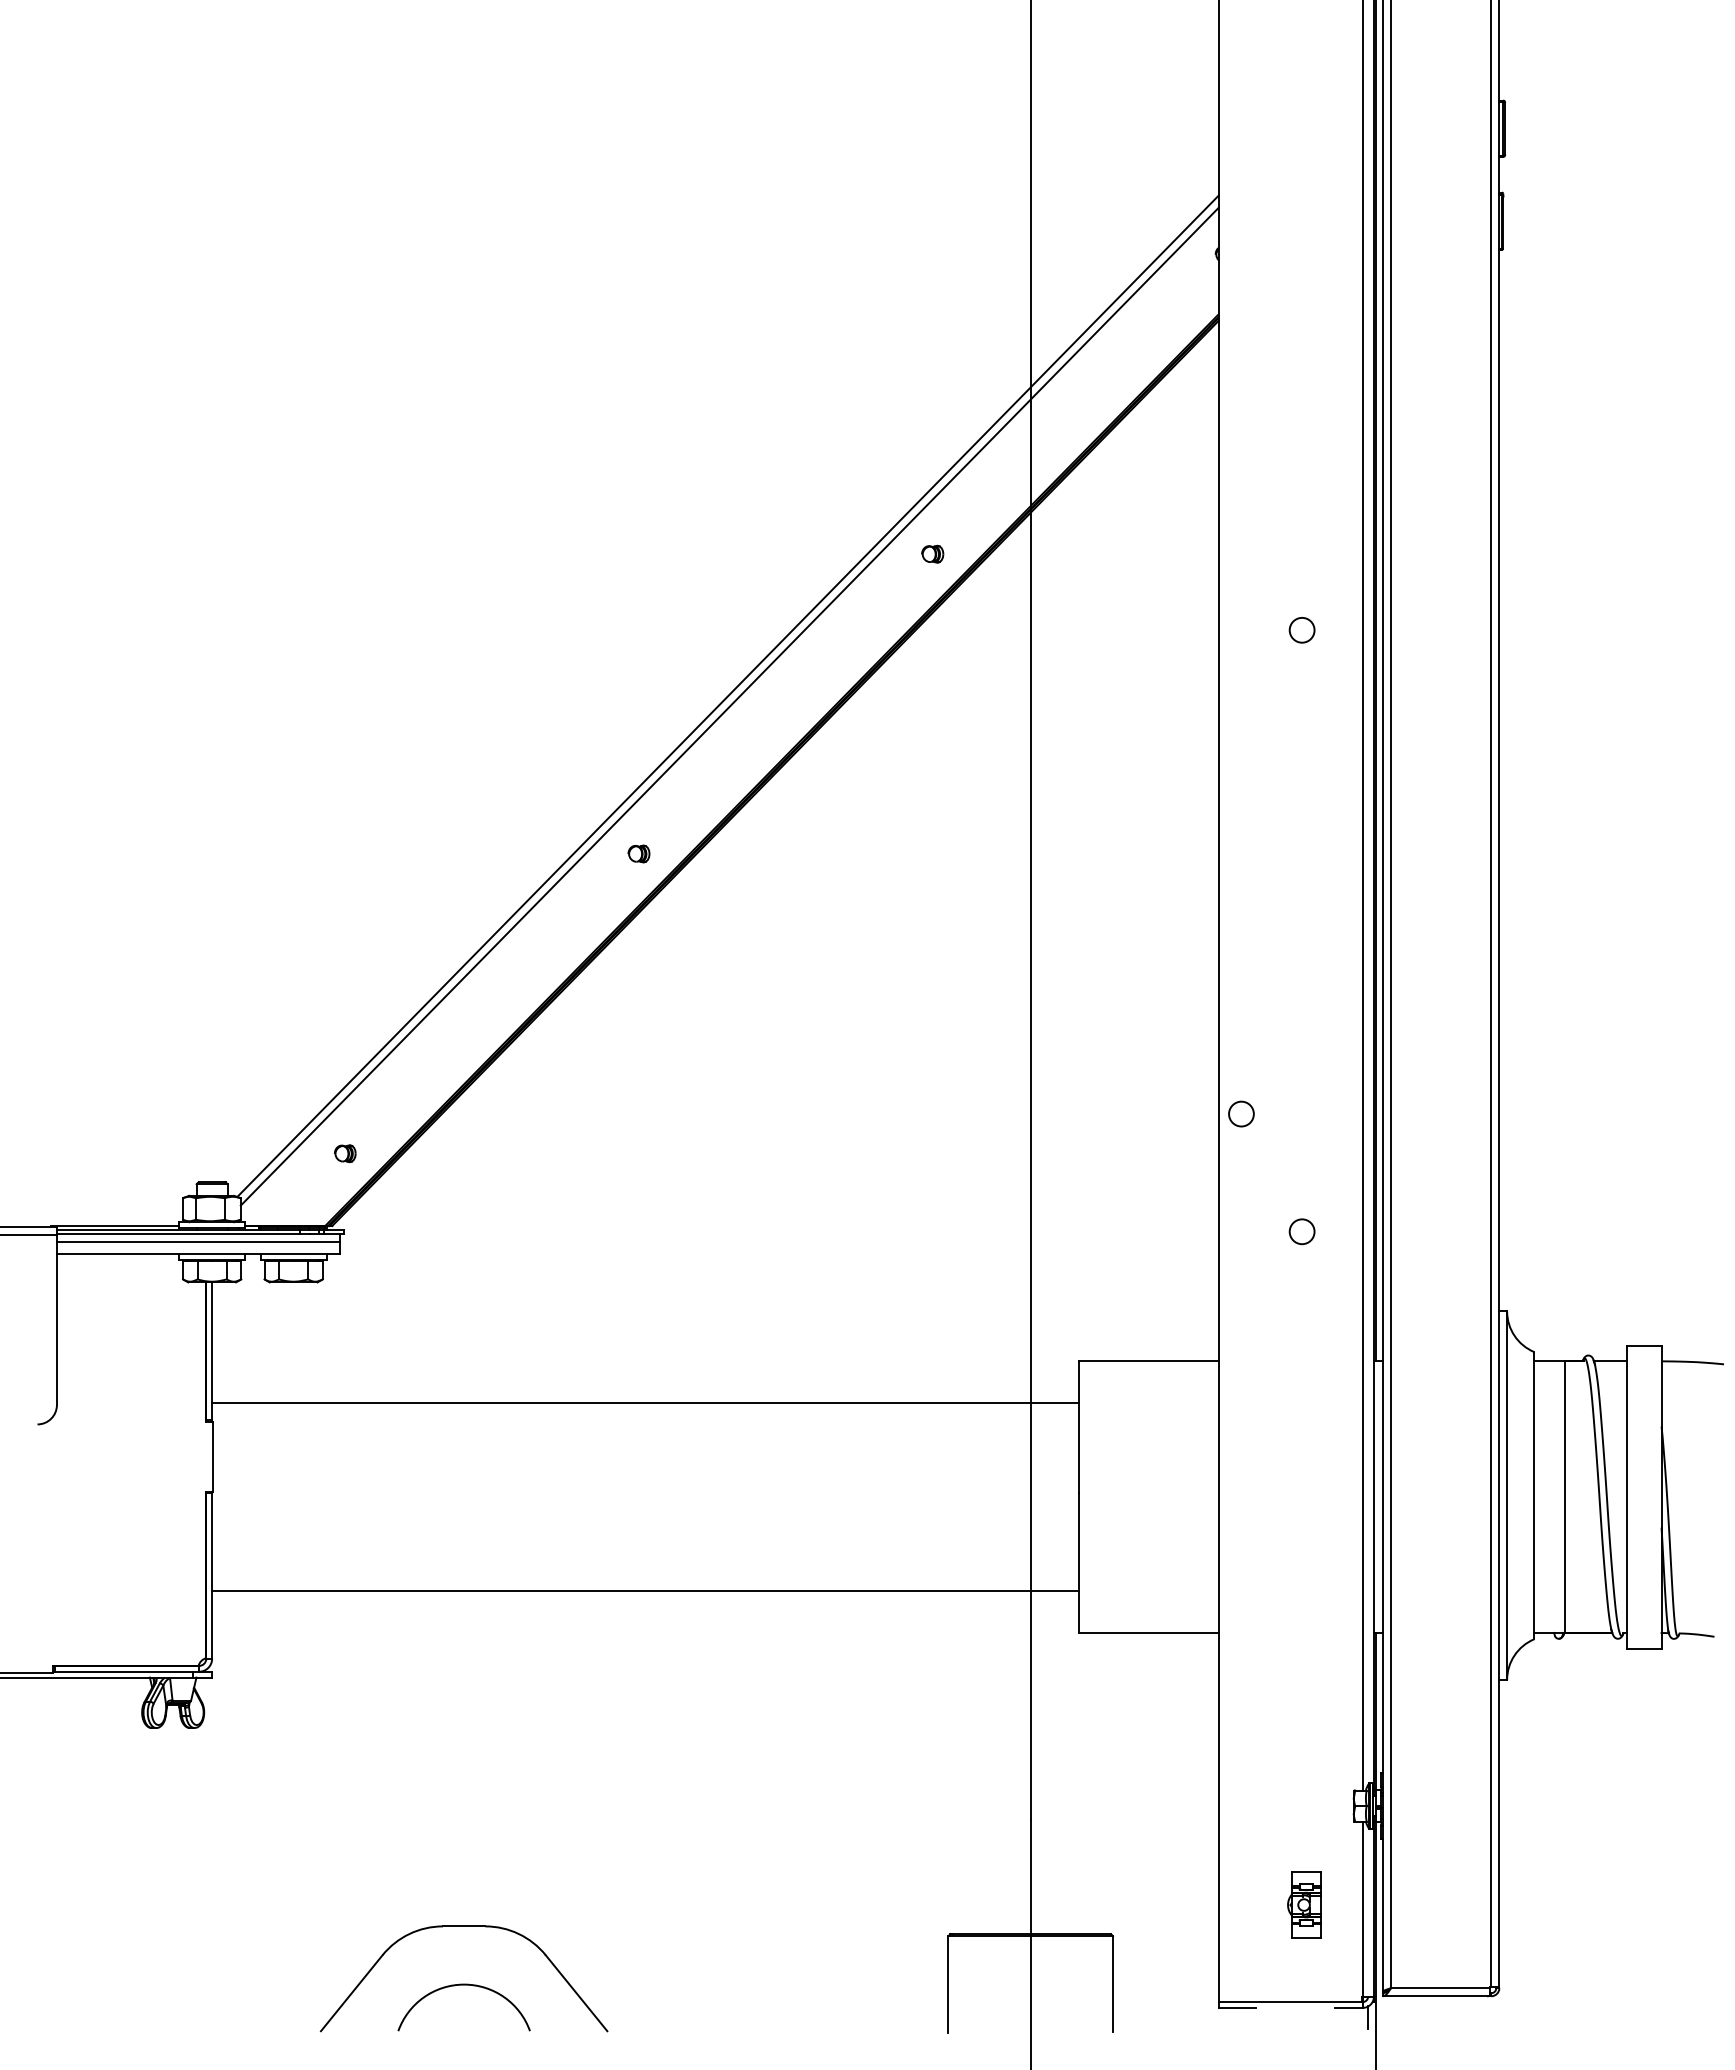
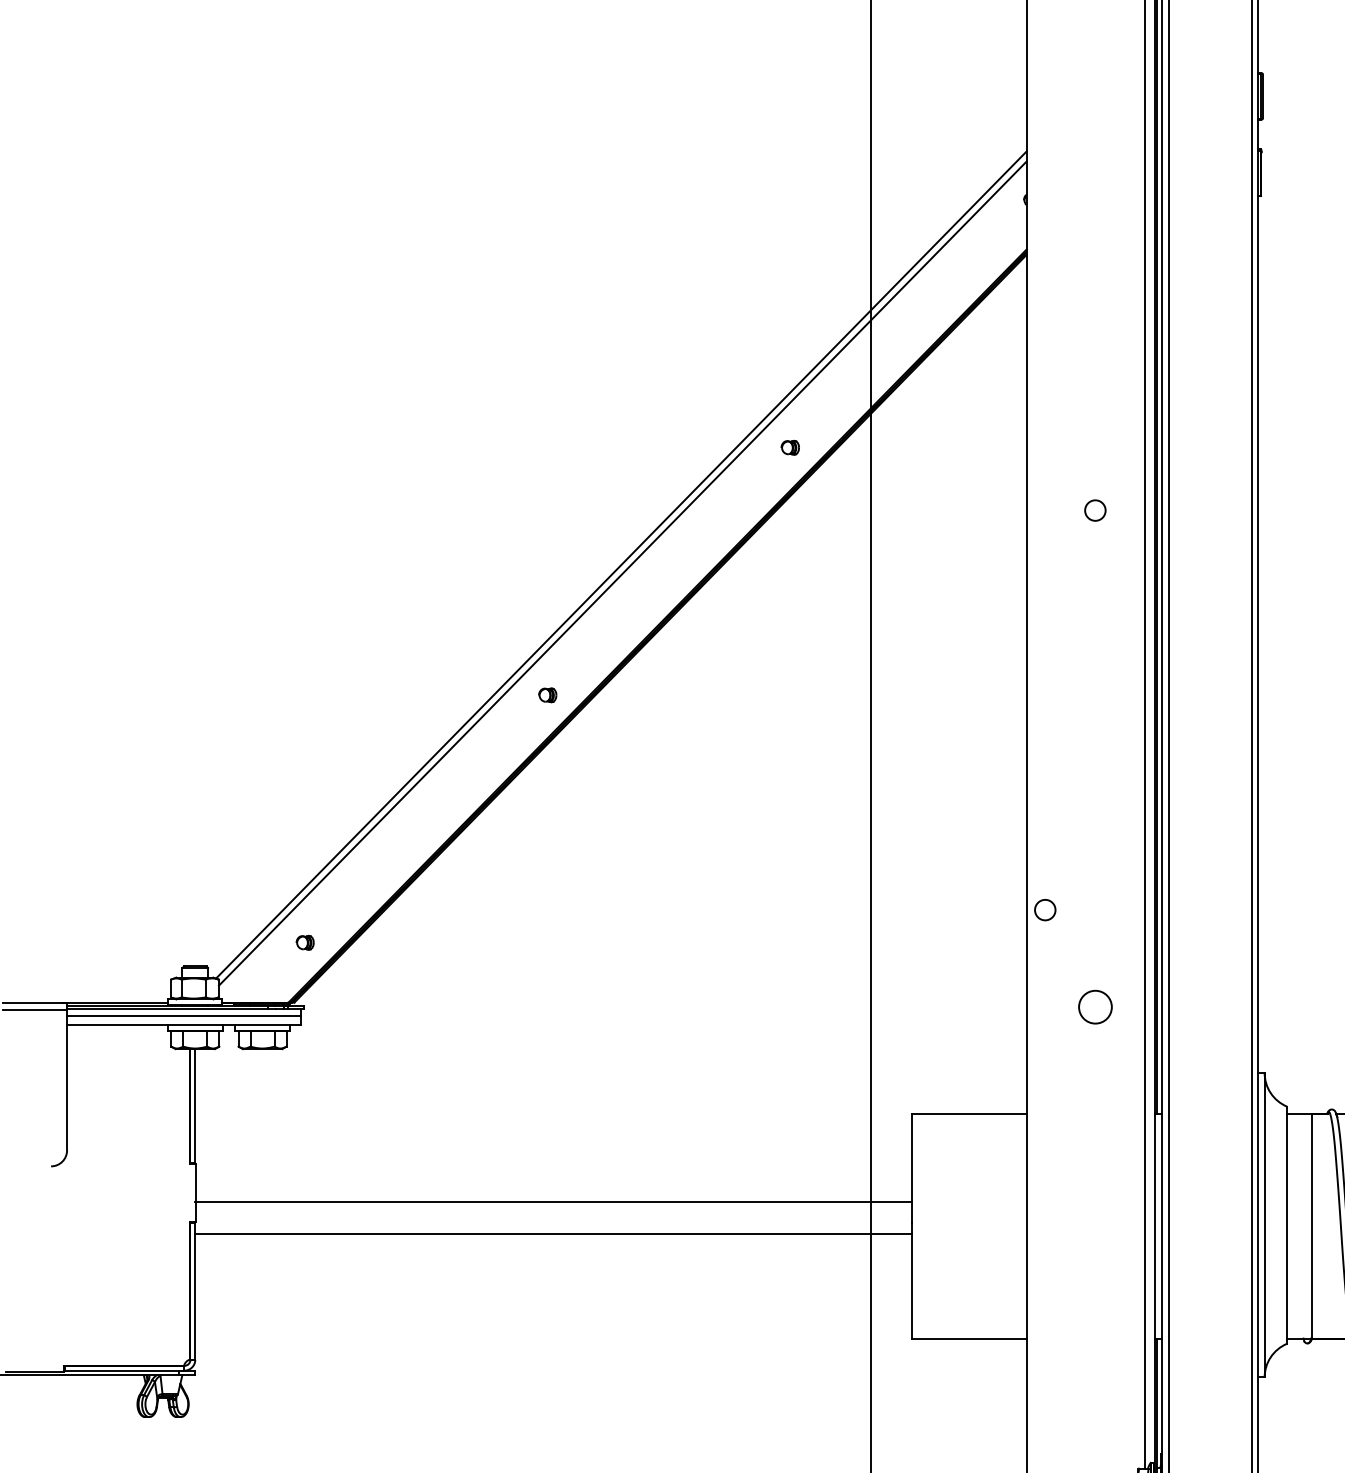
circle: (1301, 1231) -> (1094, 1007), size x1.6
line: (645, 1403) -> (553, 1201), moved
line: (645, 1590) -> (553, 1233), moved

